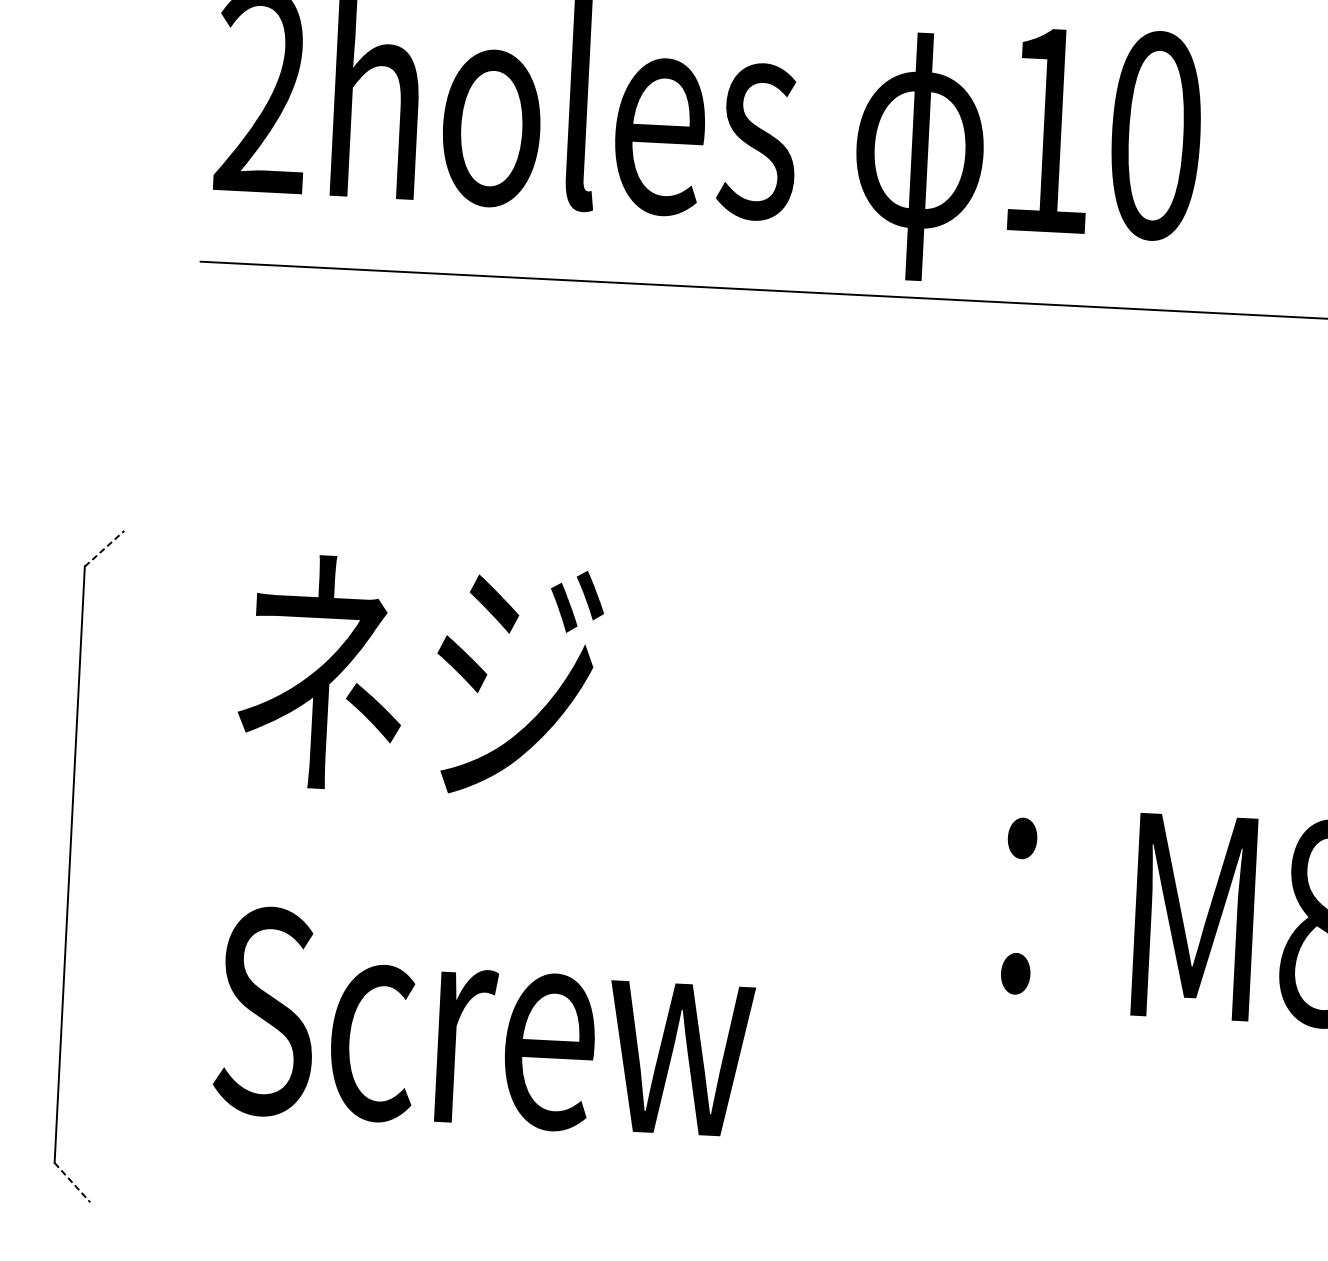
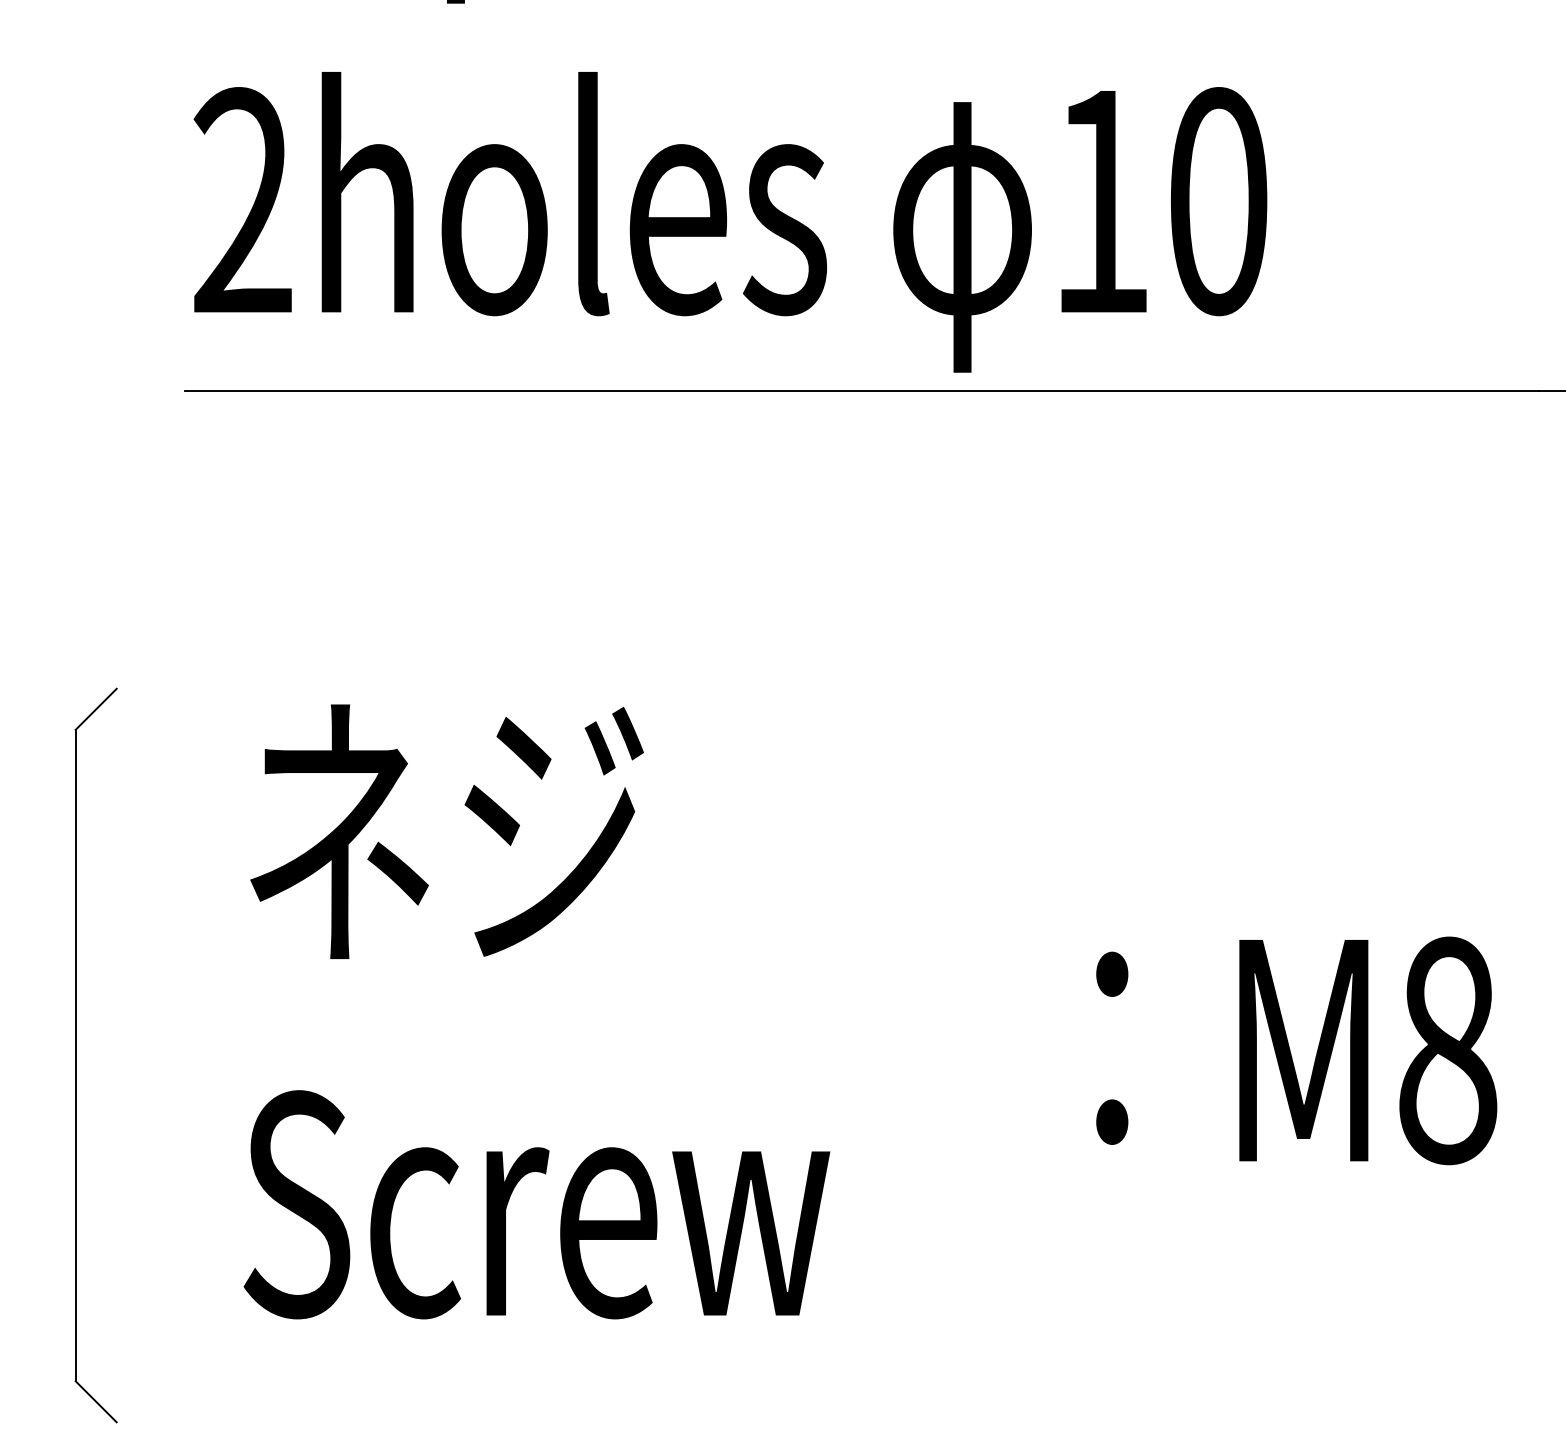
line: (104, 548) -> (96, 709), dashed -> solid
line: (72, 1182) -> (96, 1401), dashed -> solid

